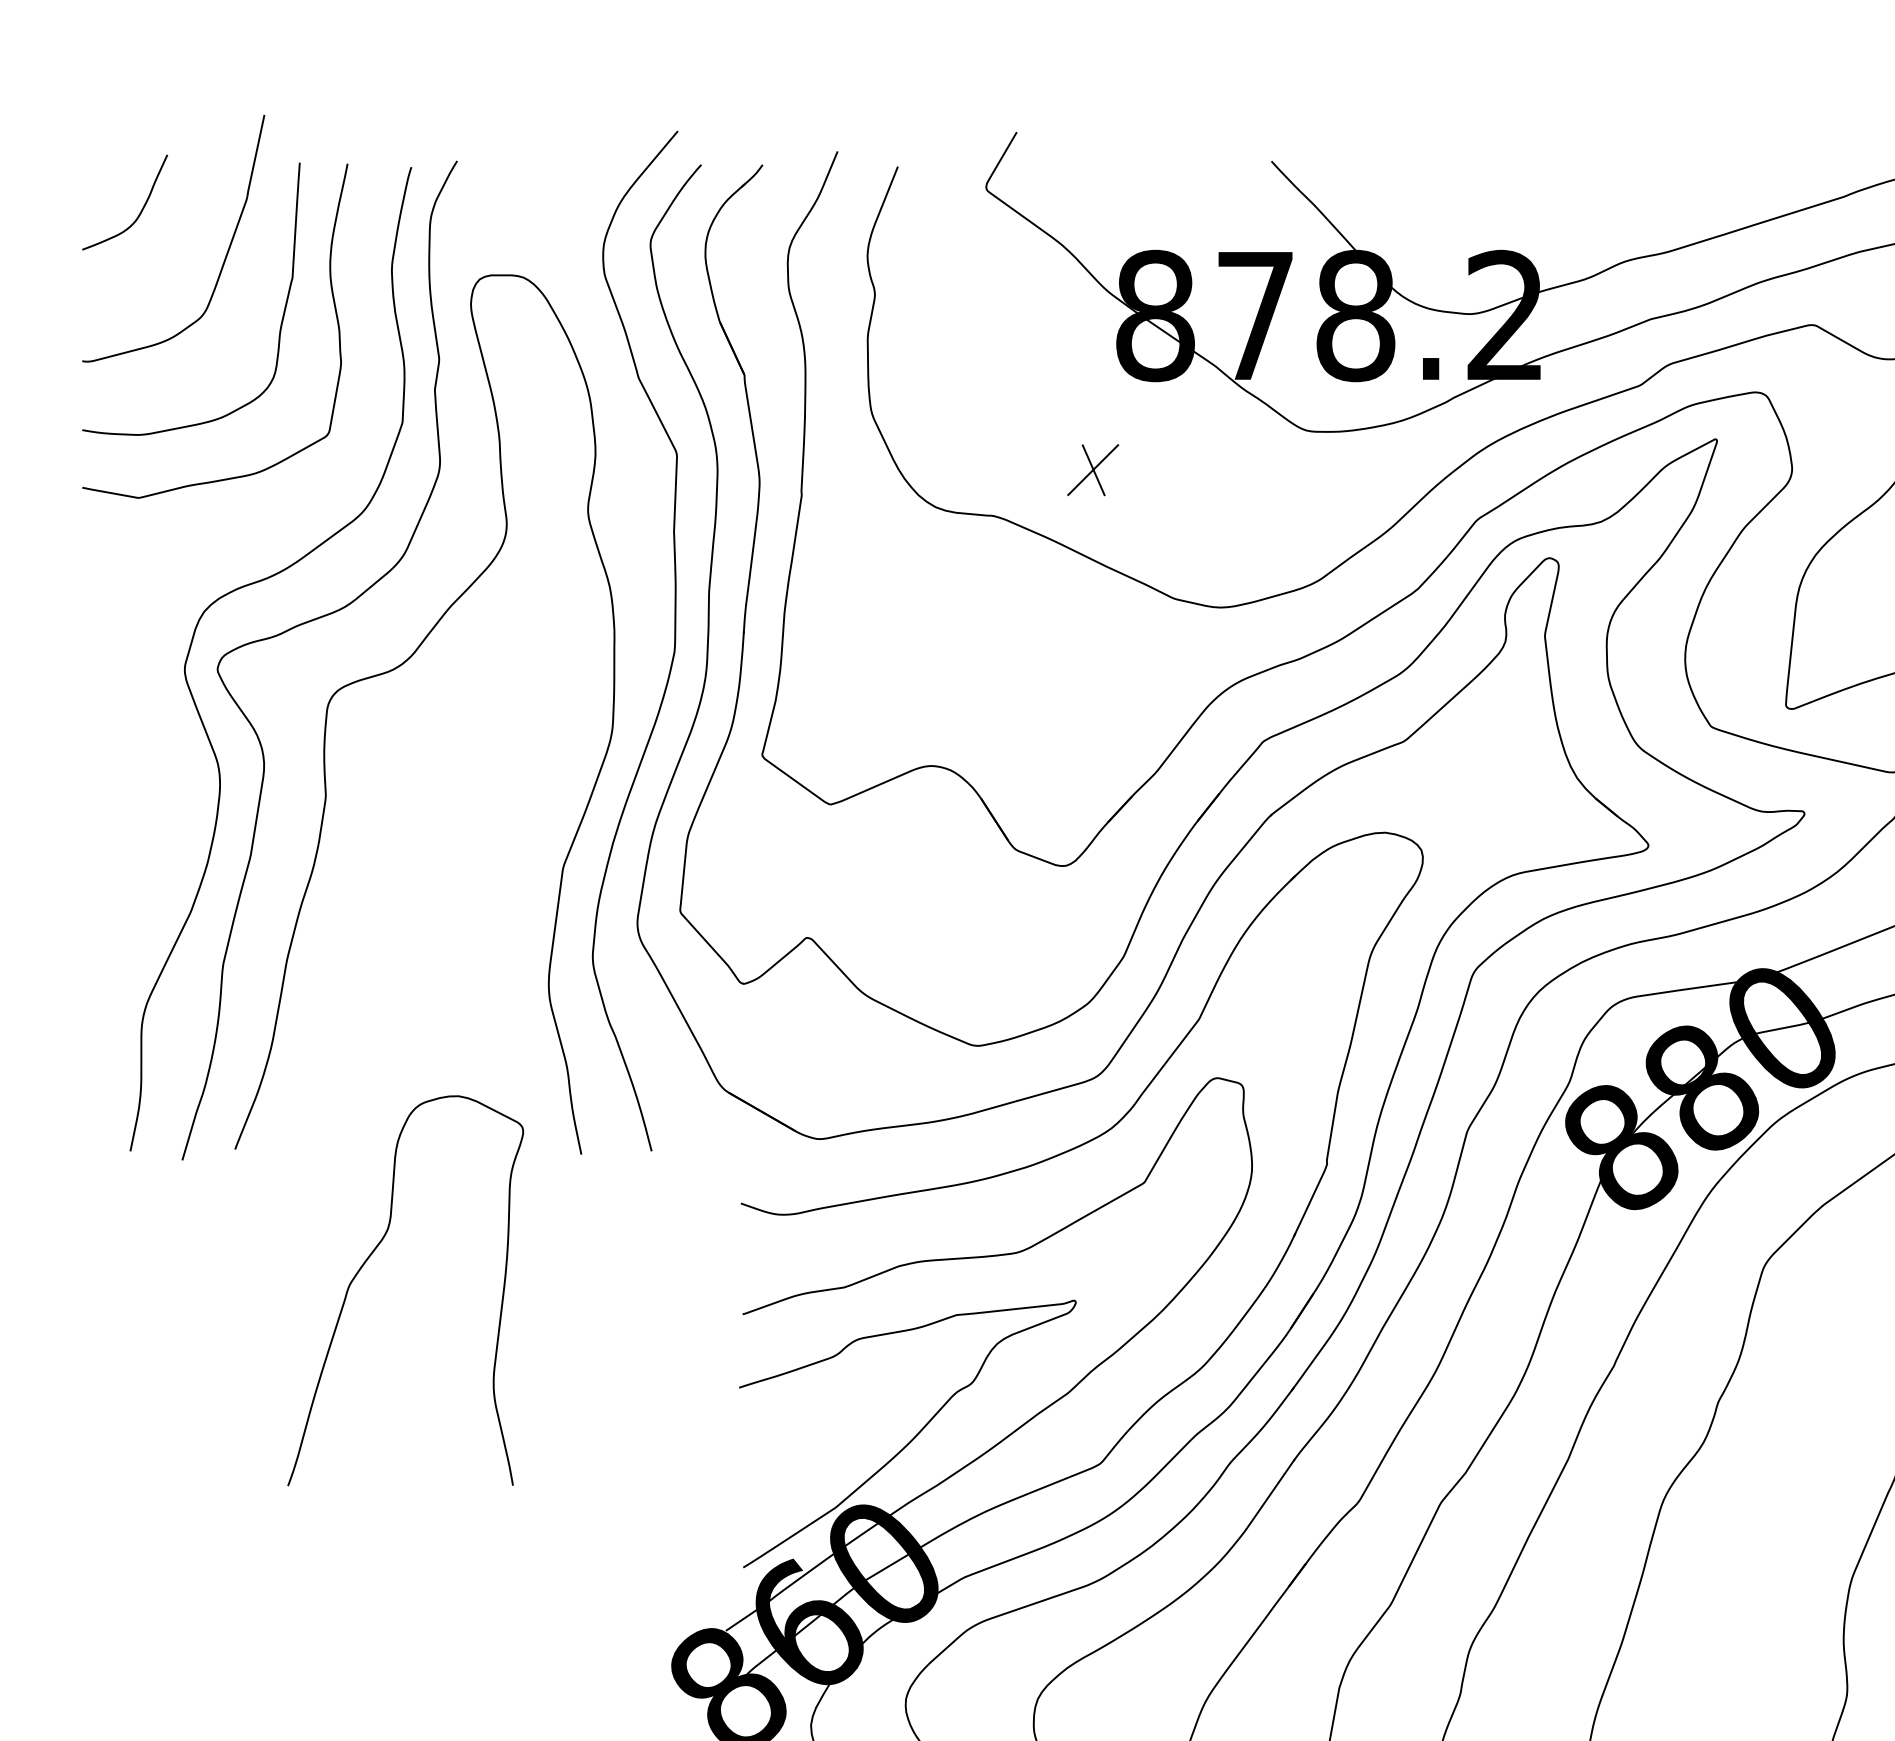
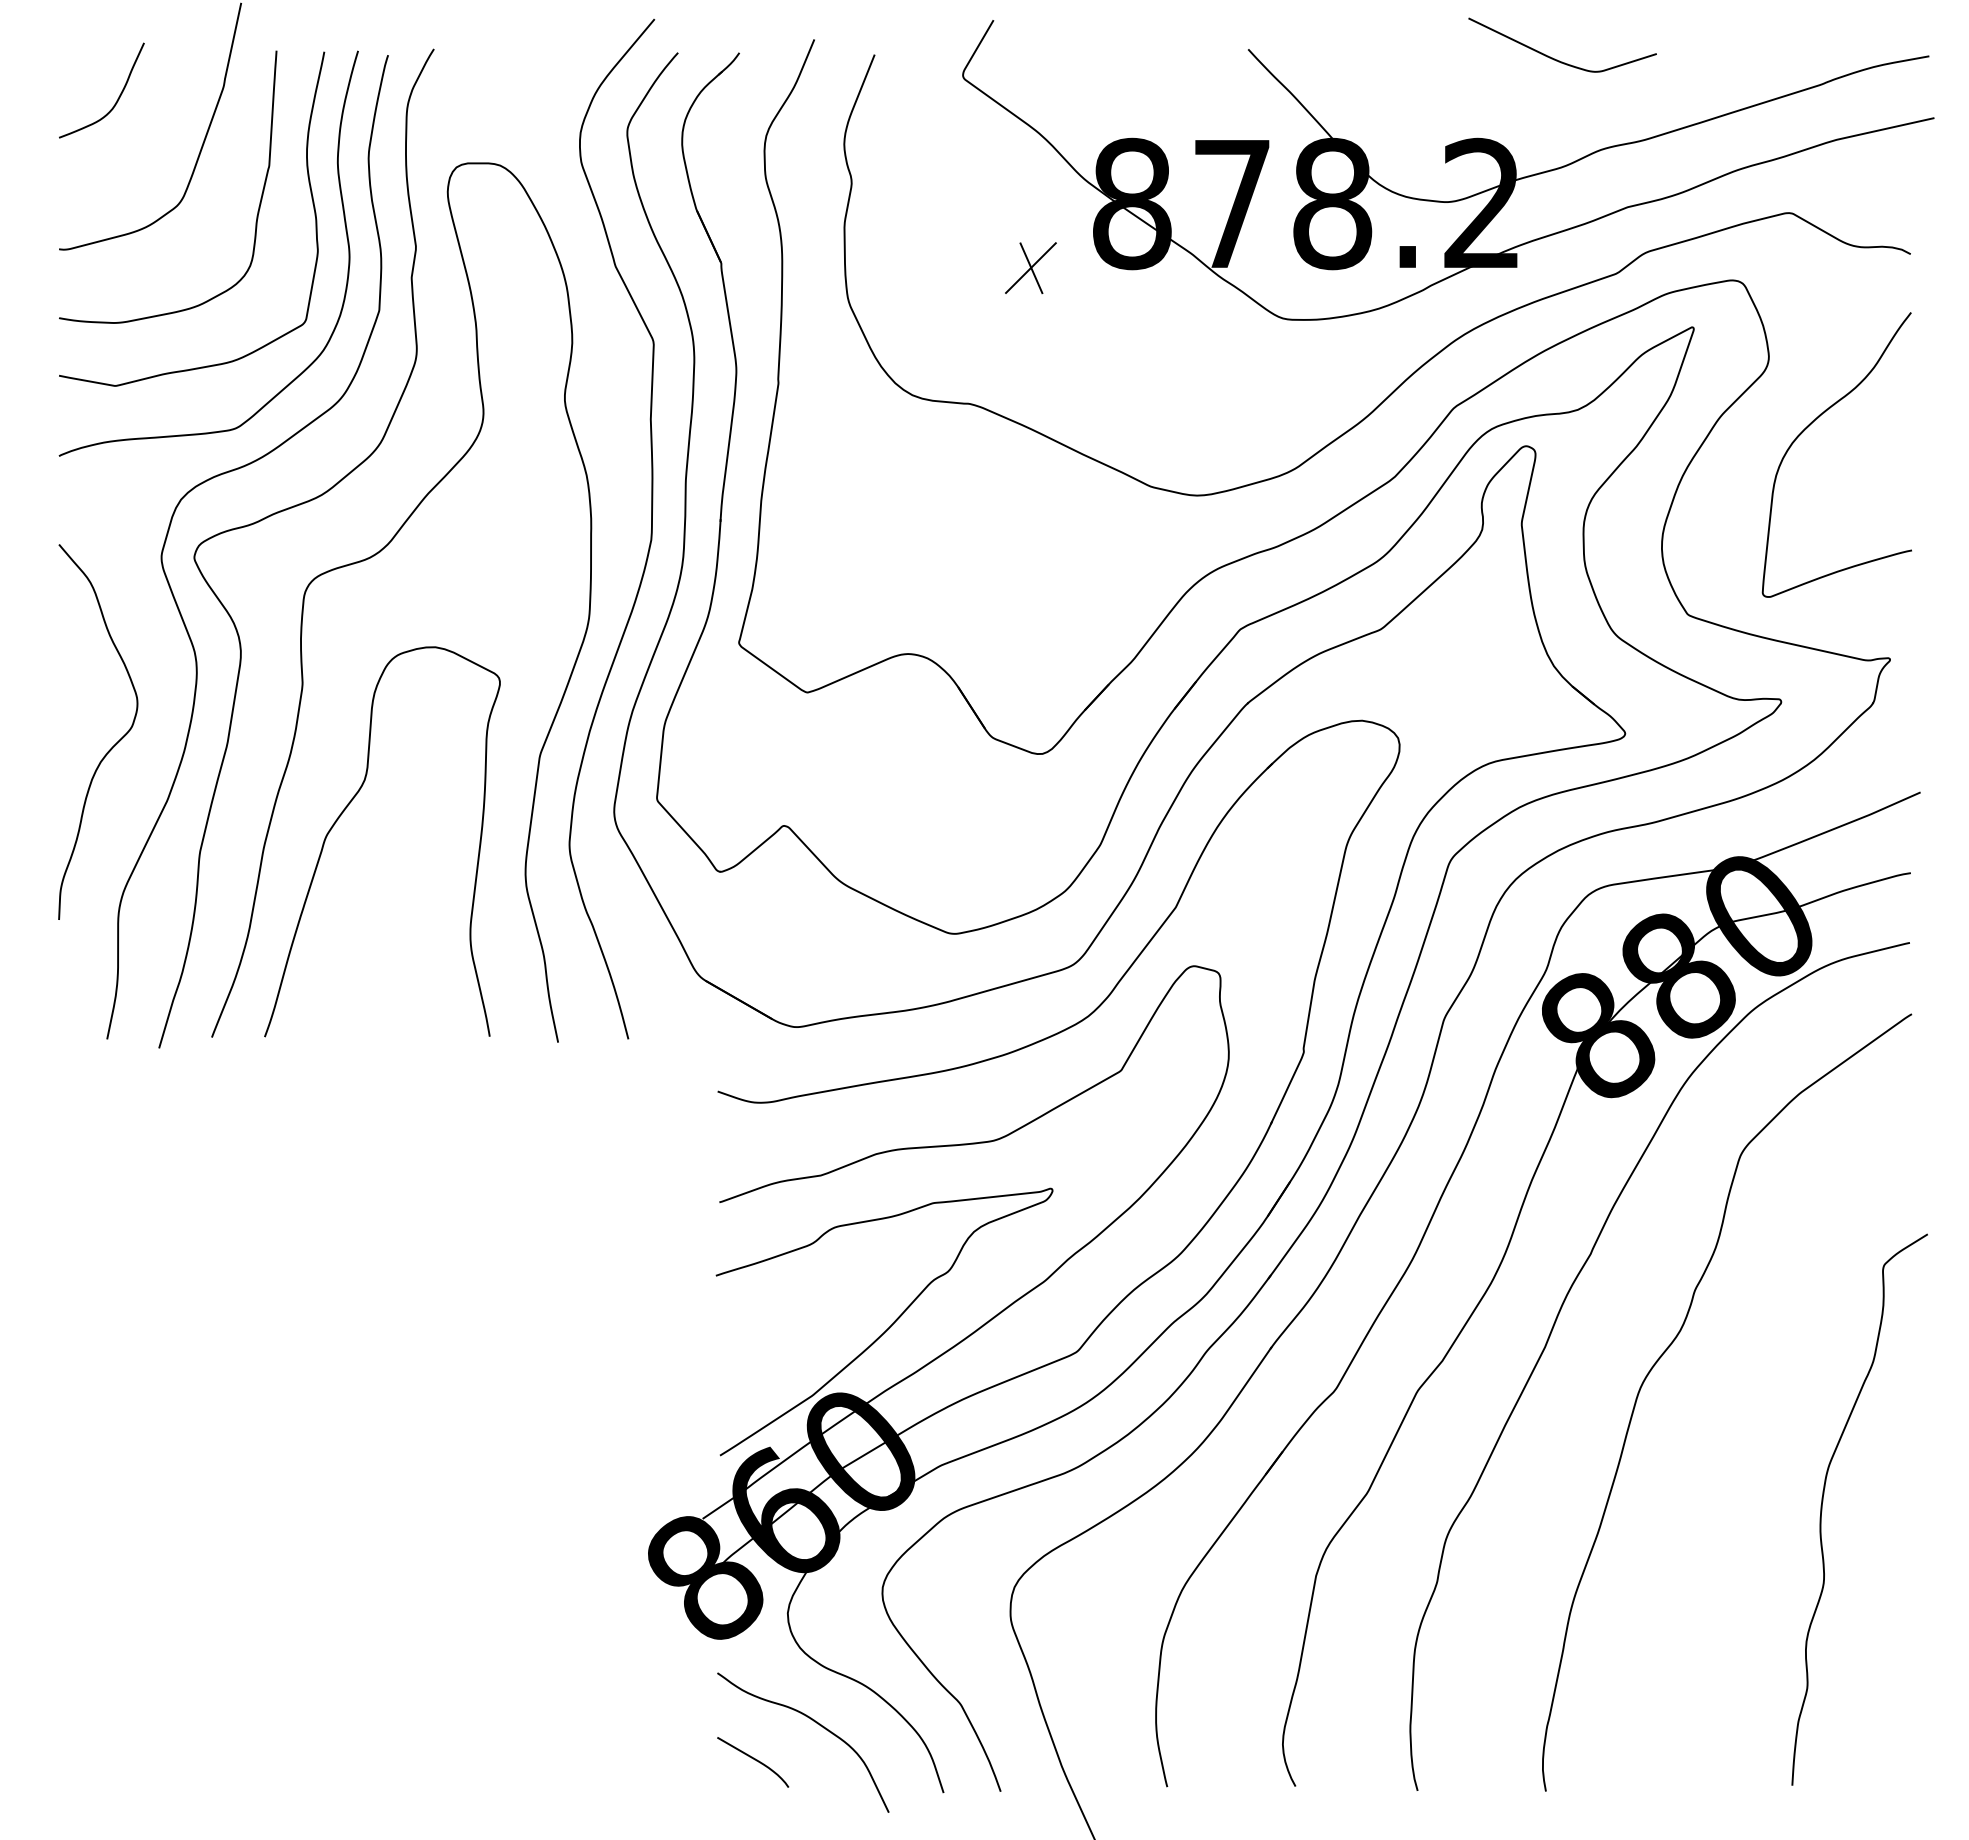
curve: (1580, 171) -> (1557, 59), added
curve: (368, 343) -> (345, 231), added
part: (1092, 469) -> (1030, 267), moved
curve: (136, 857) -> (113, 745), added
curve: (365, 1263) -> (342, 814), moved

